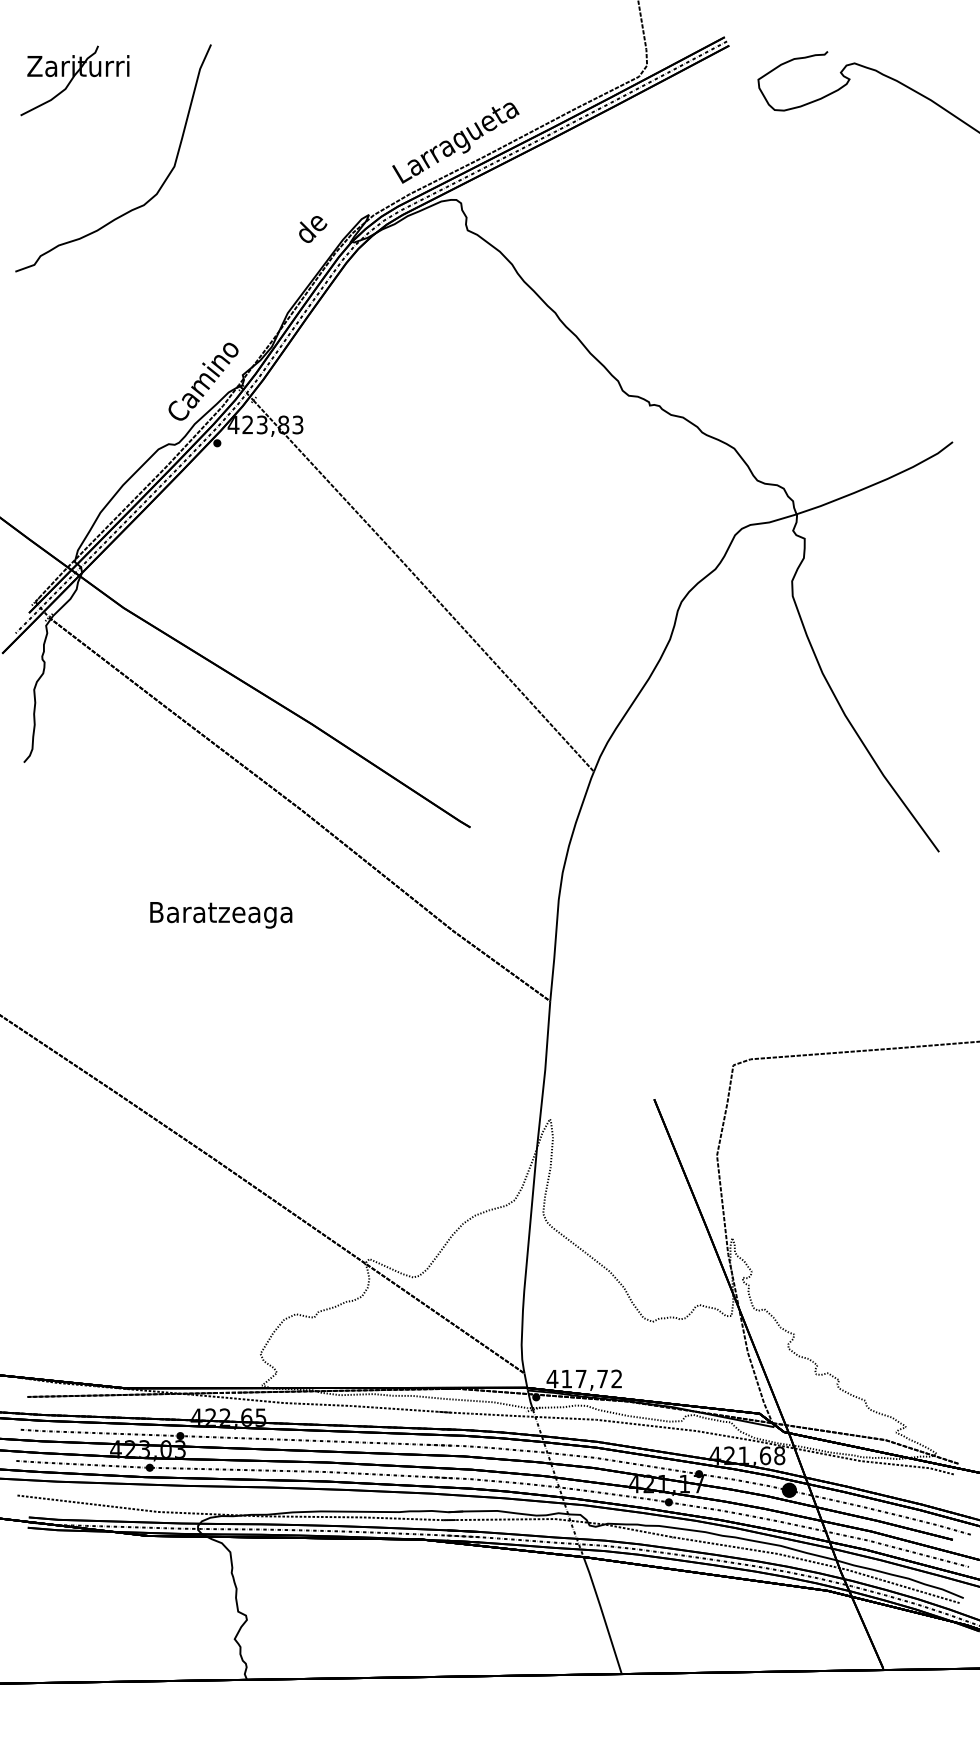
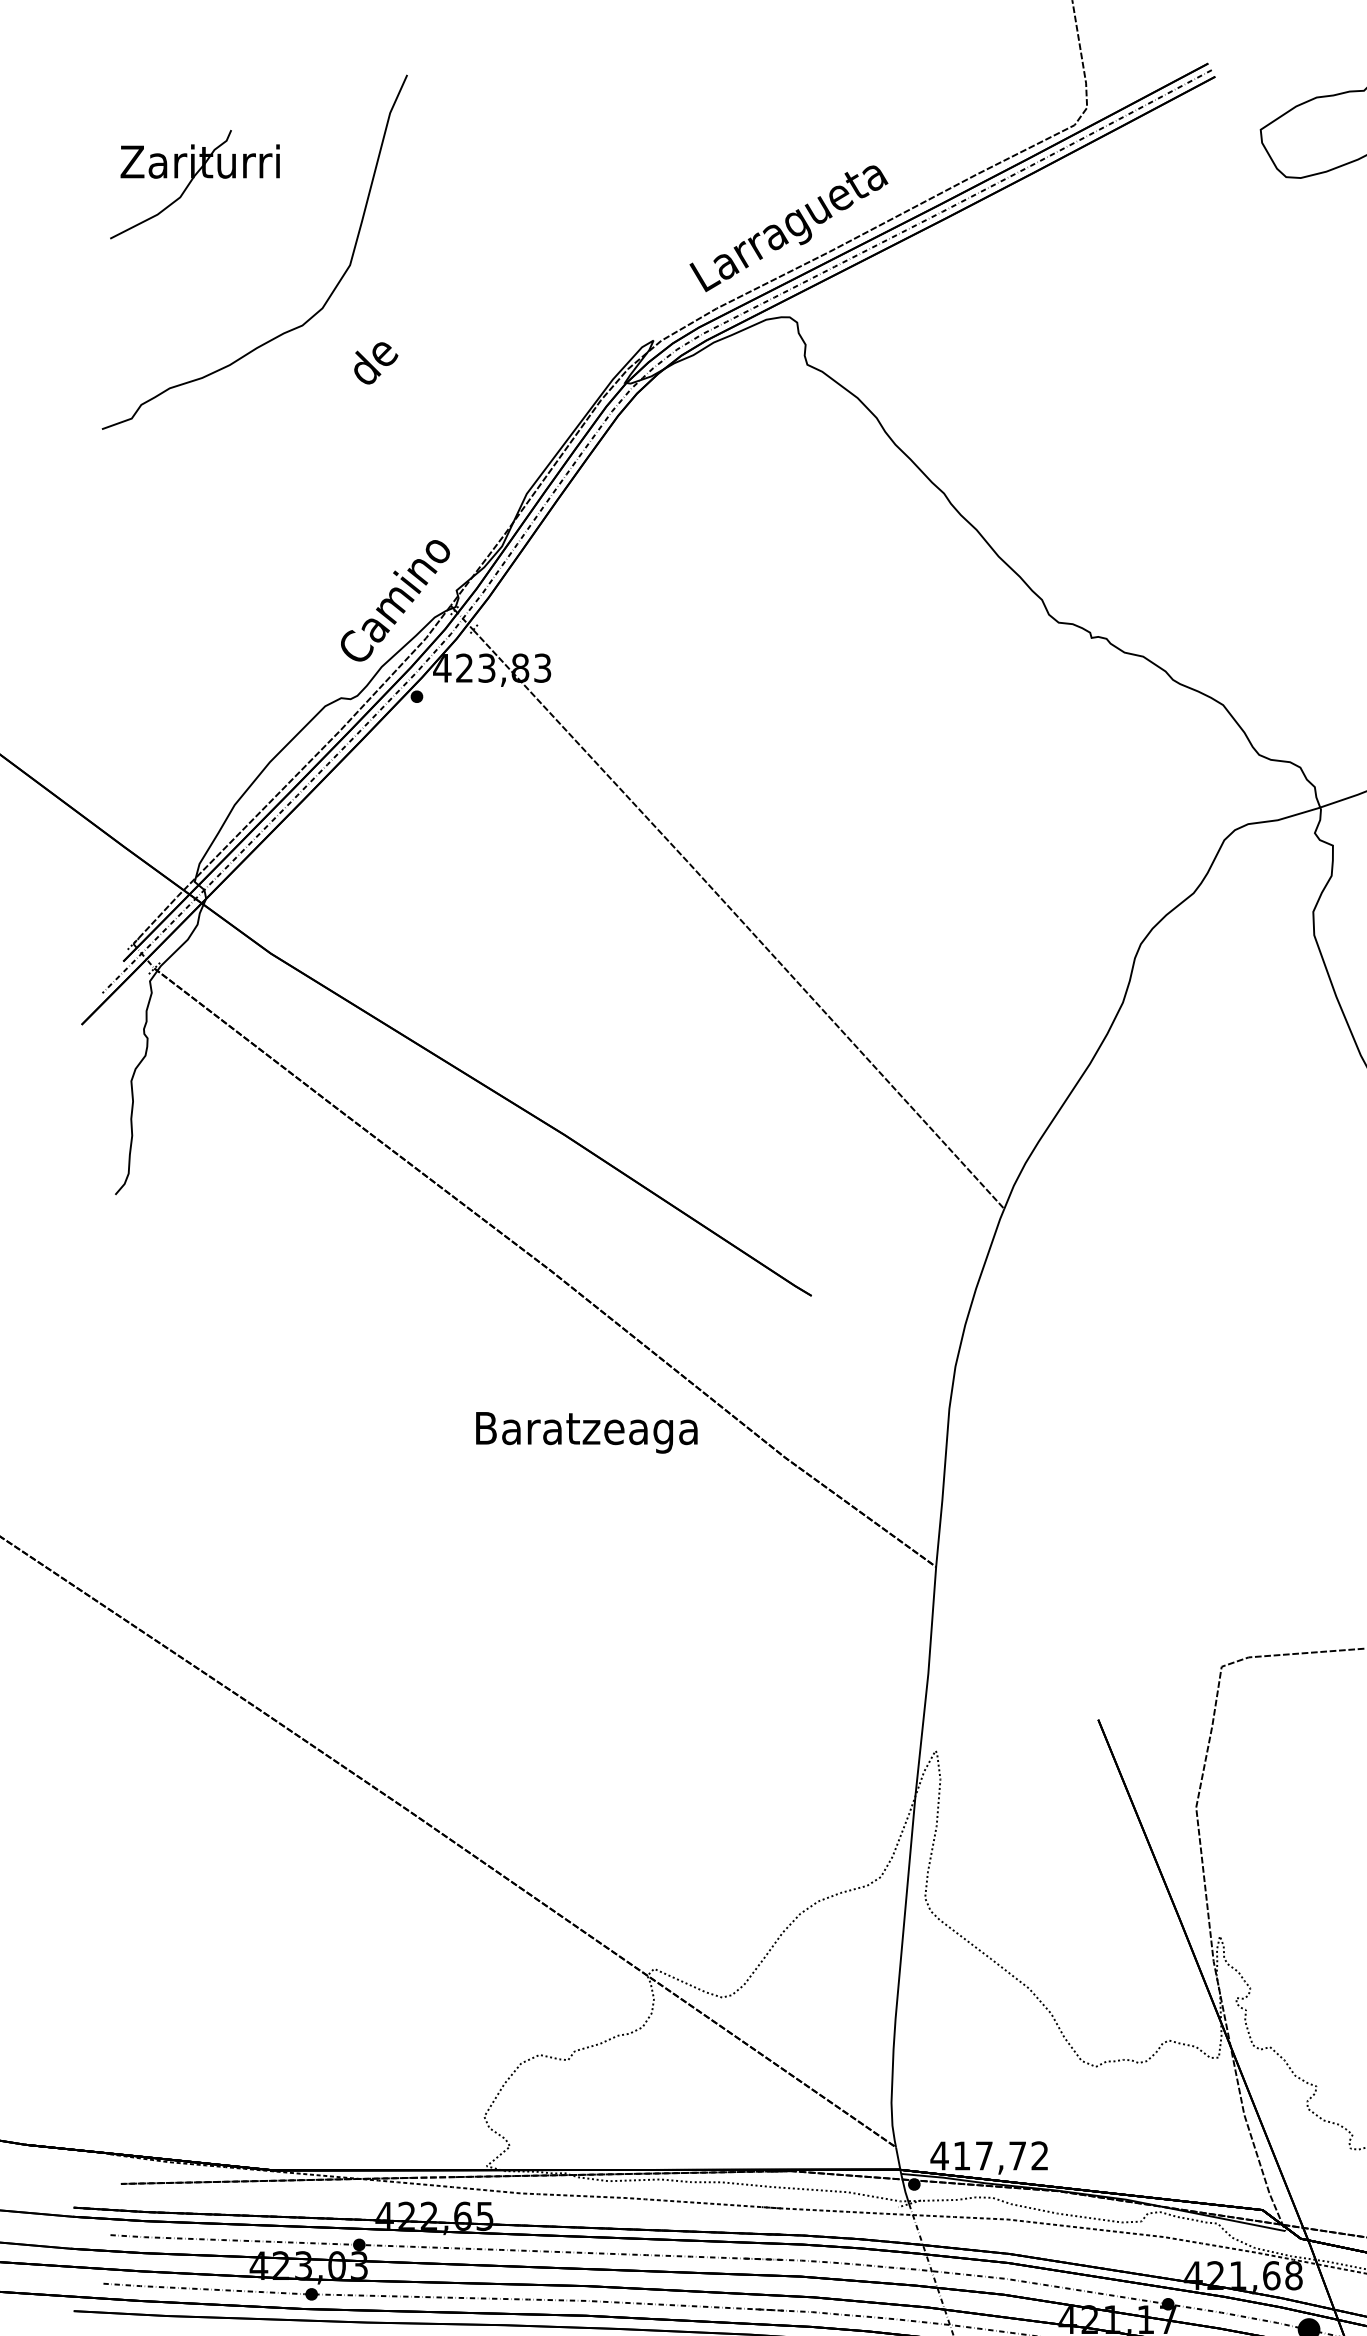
part: (74, 80) -> (194, 184), moved
text: (313, 229) -> (376, 363), moved
text: (221, 915) -> (587, 1433), moved

